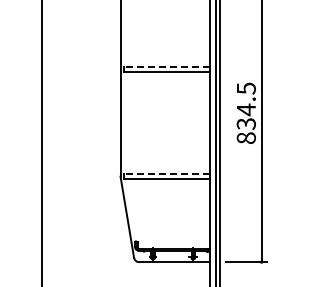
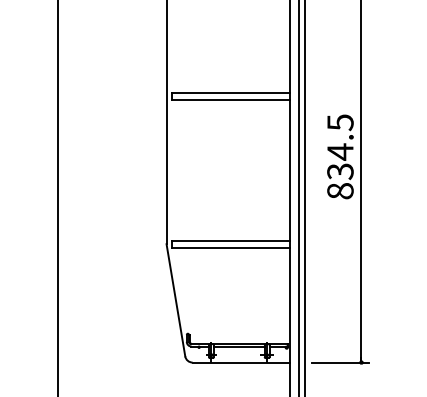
line: (166, 66) -> (230, 92), dashed -> solid
line: (166, 173) -> (230, 239), dashed -> solid

